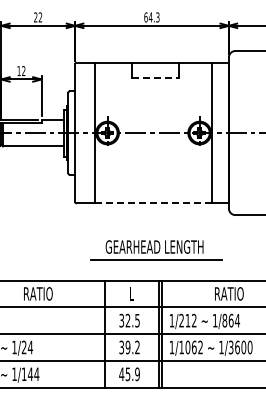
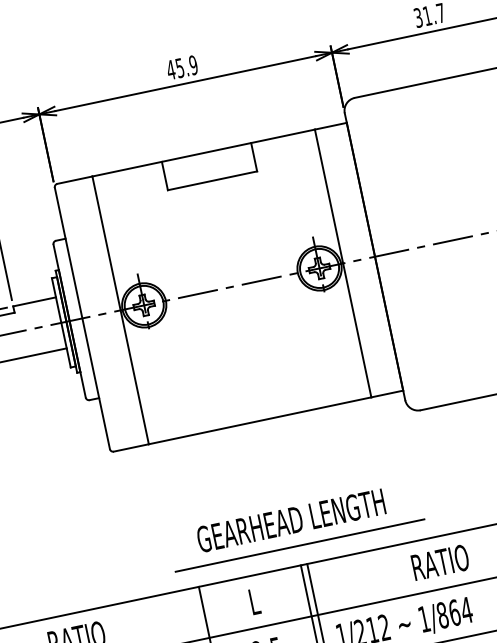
text: (151, 17) -> (181, 67), 64.3 -> 45.9
line: (155, 77) -> (213, 180), dashed -> solid
line: (153, 203) -> (259, 420), dashed -> solid
part: (156, 250) -> (296, 526), moved

